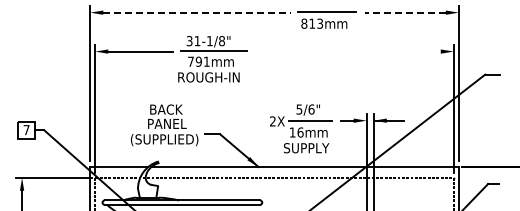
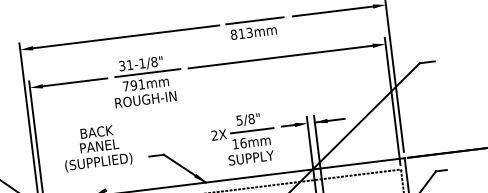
line: (197, 12) -> (126, 36), dashed -> solid
line: (404, 12) -> (332, 11), dashed -> solid
line: (347, 51) -> (280, 57), added
text: (311, 109) -> (251, 119), 5/6" -> 5/8"
text: (164, 125) -> (96, 148), moved

